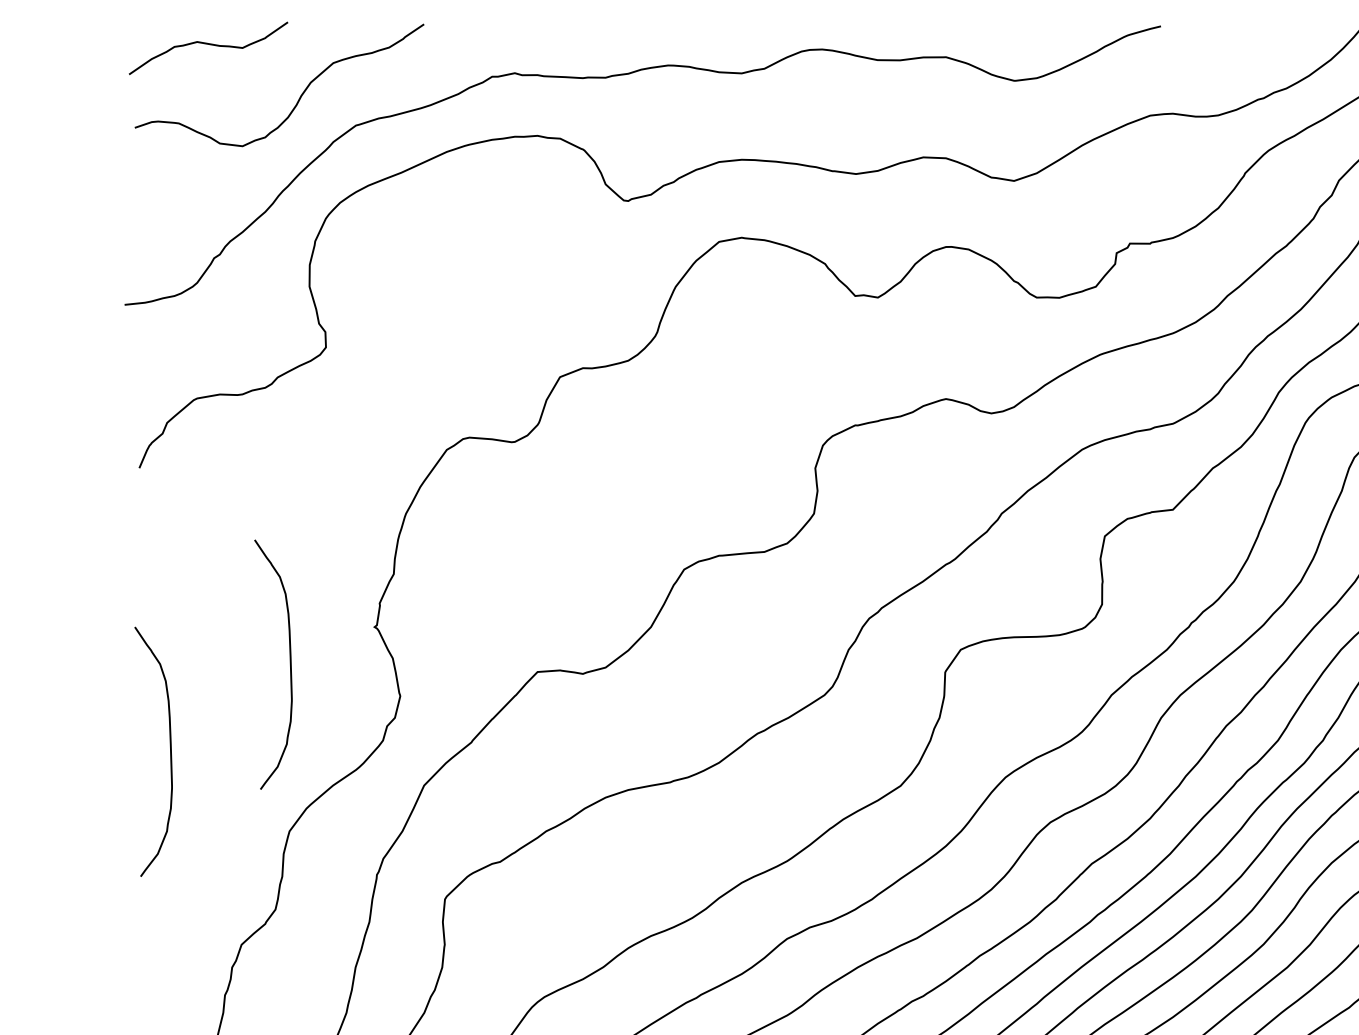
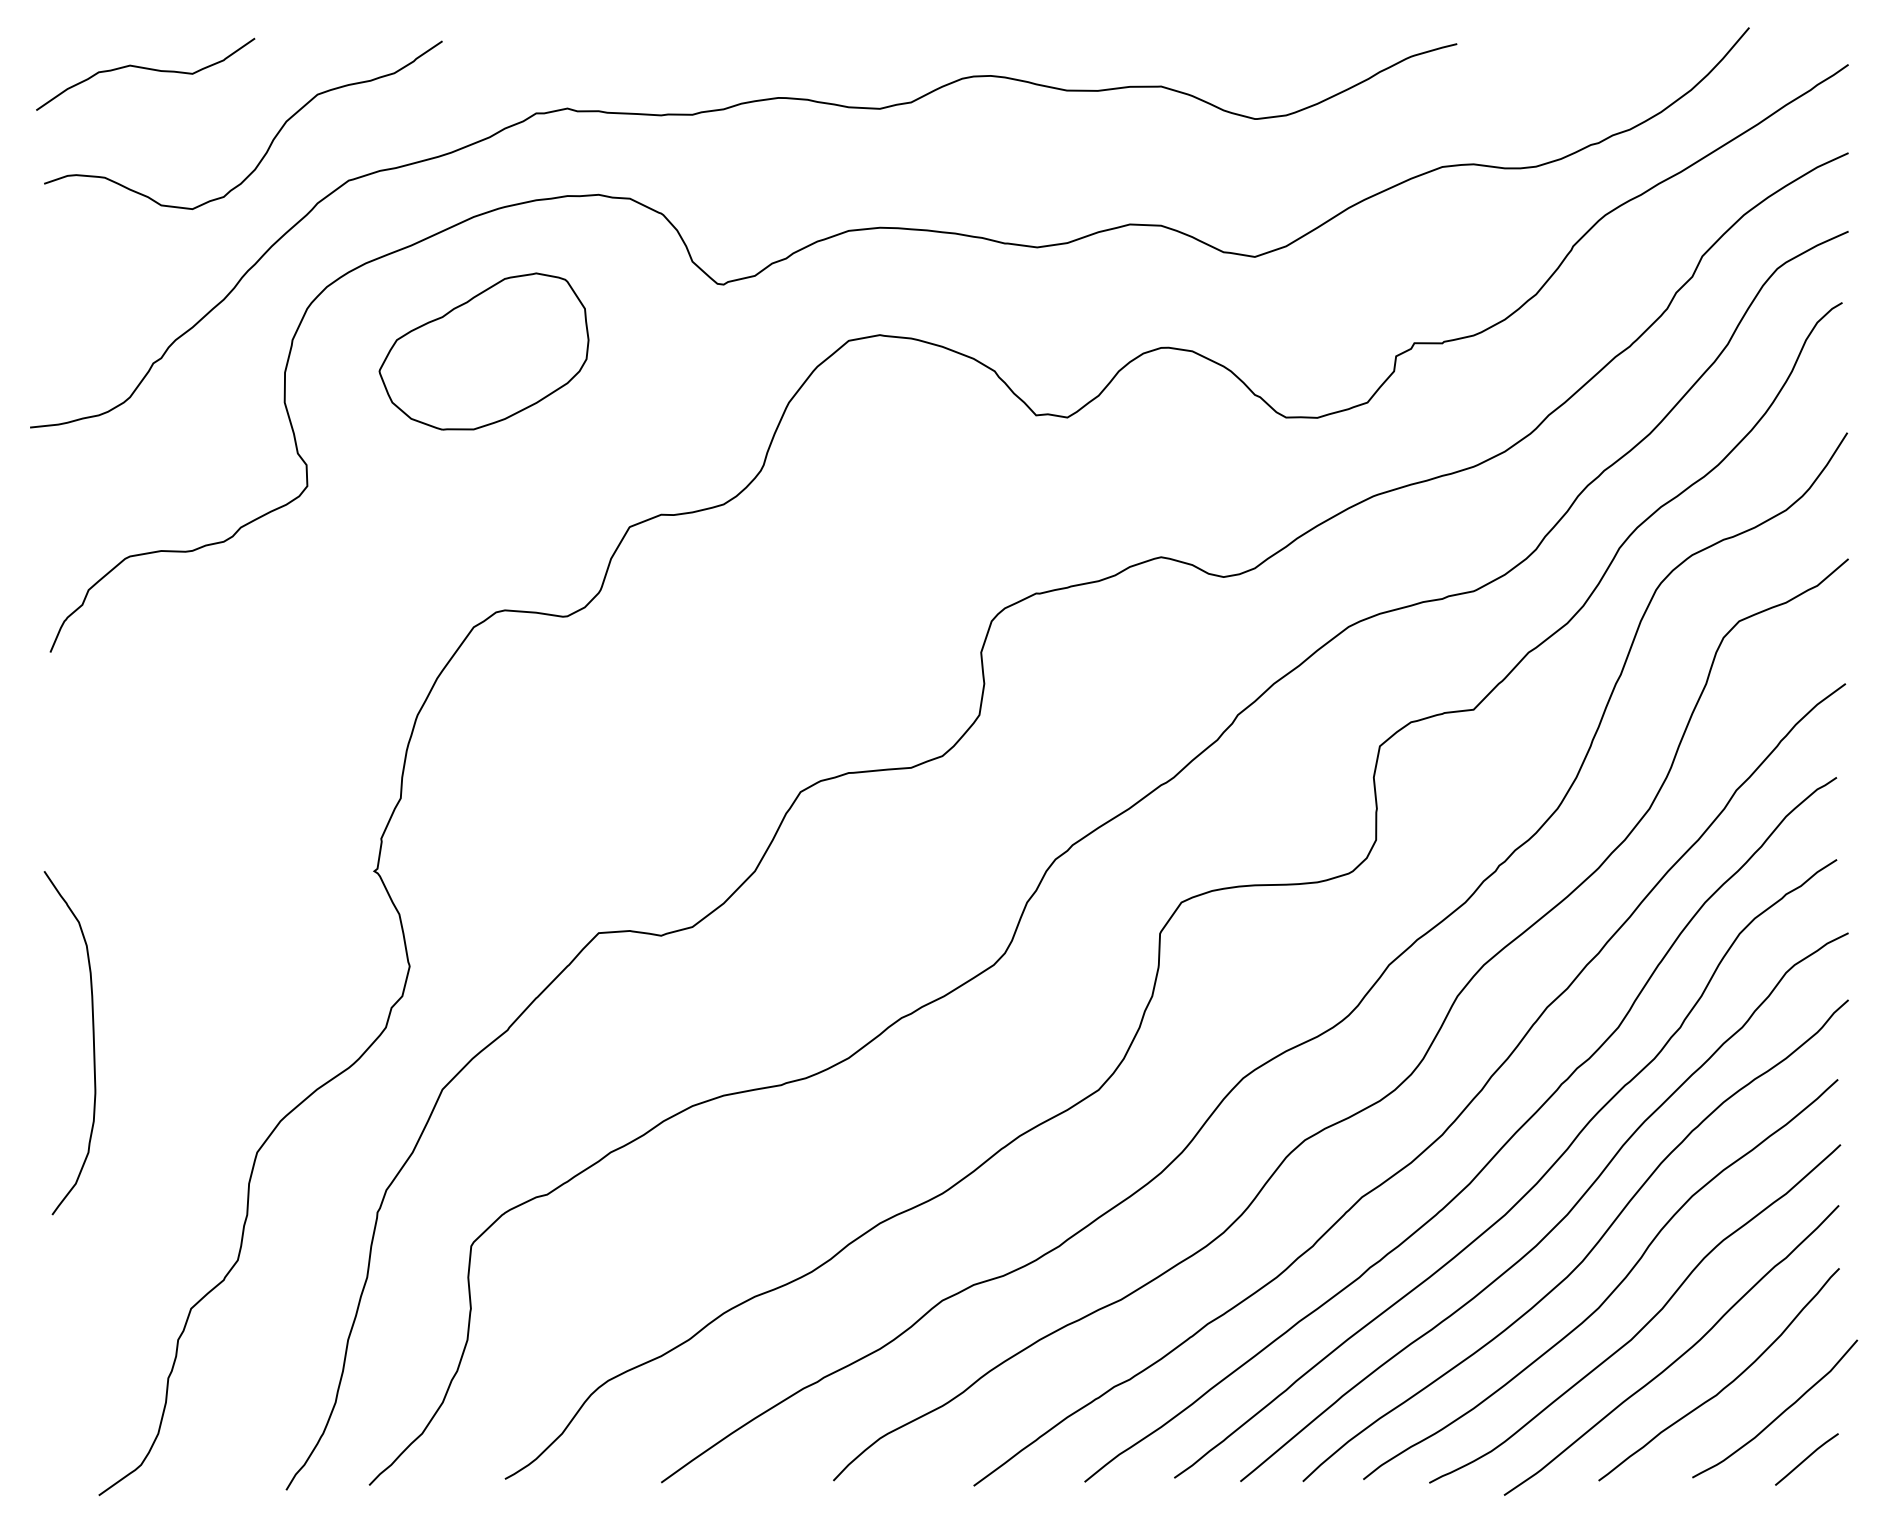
part: (453, 249) -> (483, 351), added
curve: (289, 660) -> (257, 917), removed

